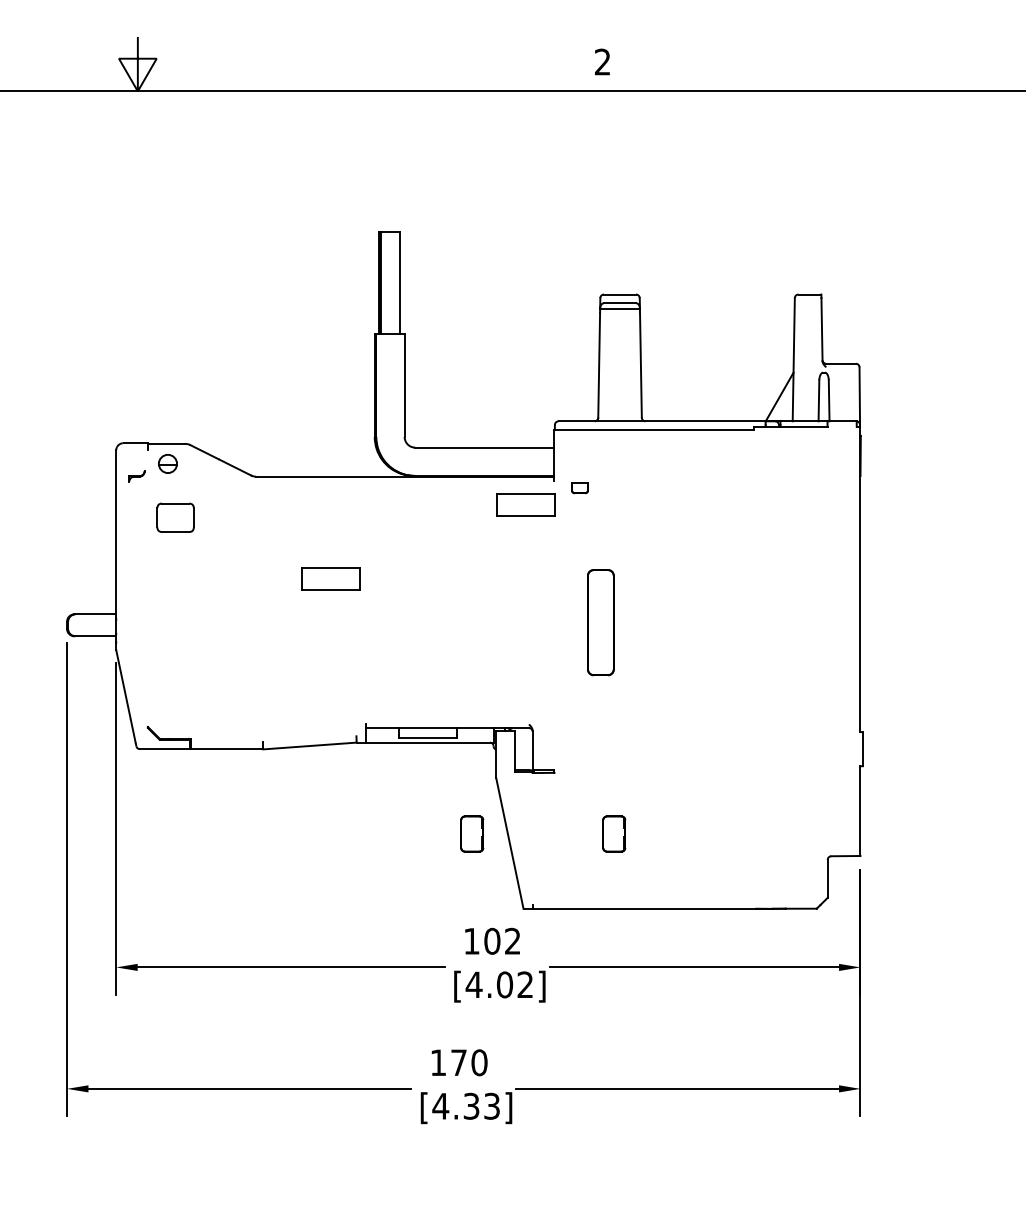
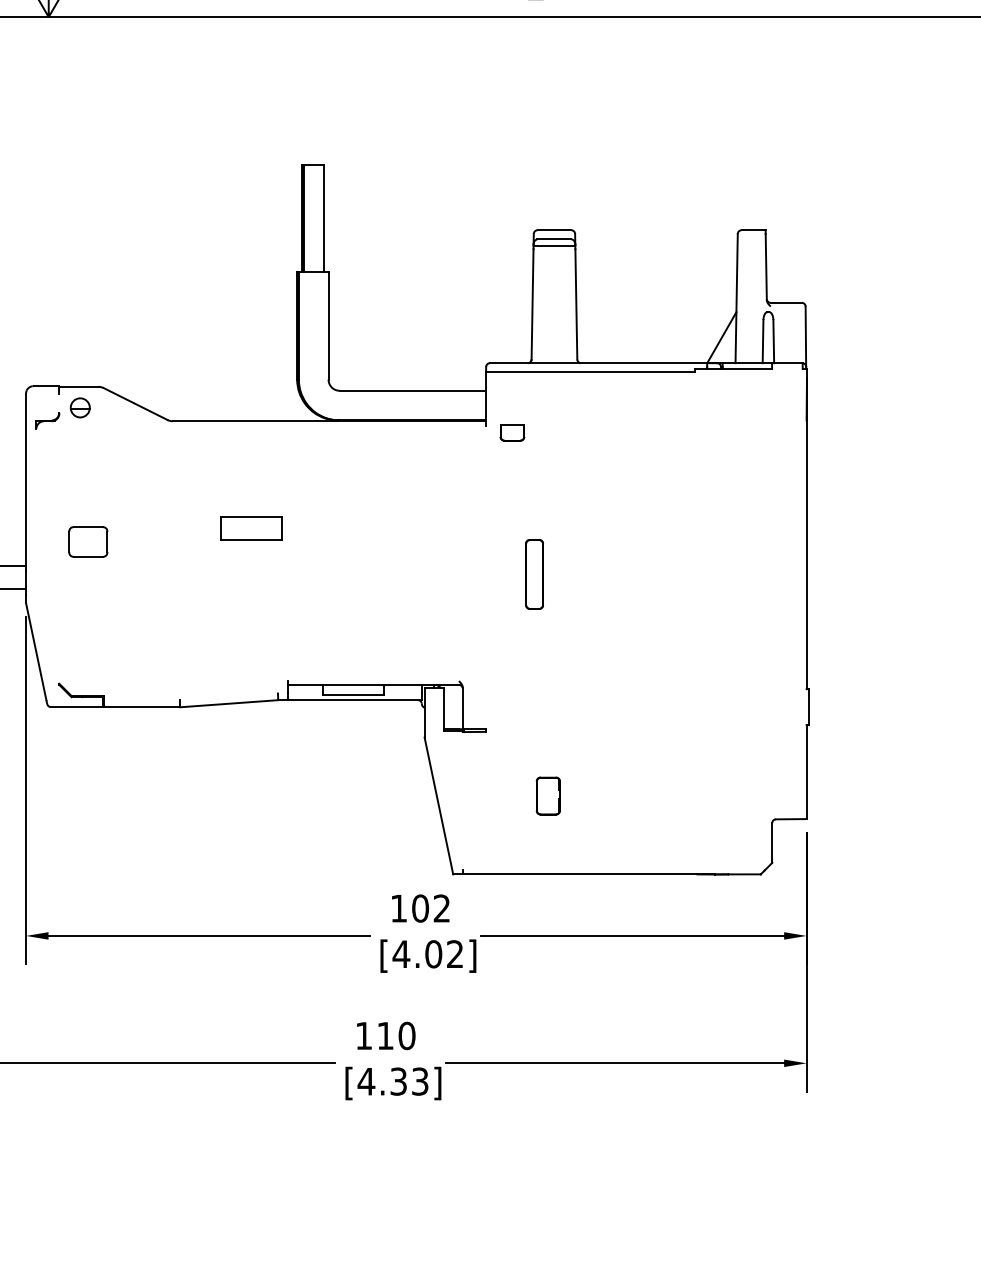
part: (136, 476) -> (47, 421), size x1.43
part: (579, 488) -> (511, 433), size x1.43
part: (525, 504) -> (455, 450), removed
part: (175, 517) -> (88, 541), moved
part: (601, 622) -> (535, 574), size x0.62
part: (472, 833) -> (399, 795), removed
text: (458, 1062) -> (385, 1035), 170 -> 110

